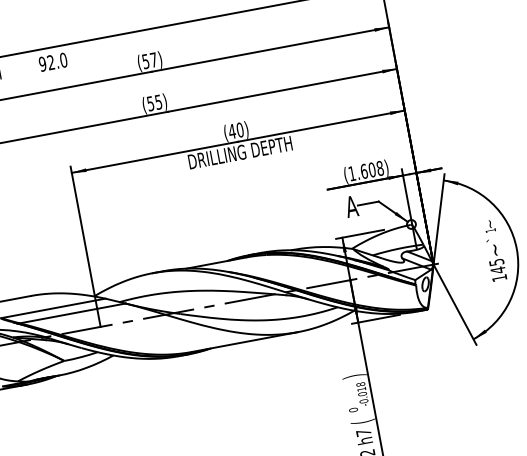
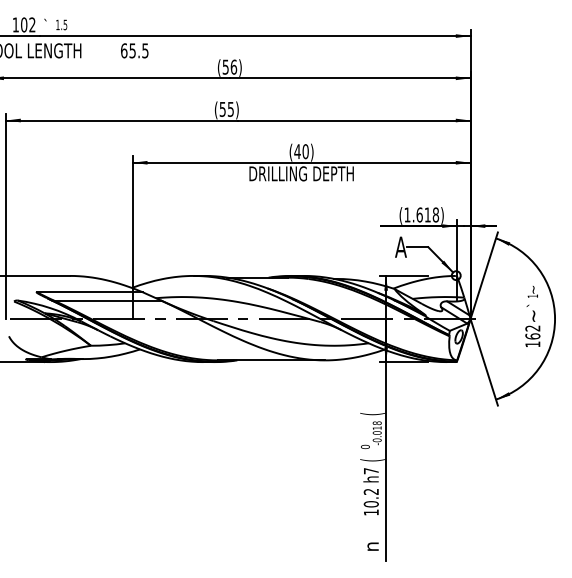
text: (153, 59) -> (233, 66), (57) -> (56)
text: (52, 61) -> (134, 50), 92.0 -> 65.5
text: (371, 169) -> (427, 214), (1.608) -> (1.618)
text: (497, 266) -> (532, 332), 145 -> 162
text: (354, 375) -> (372, 413), ) -> (

